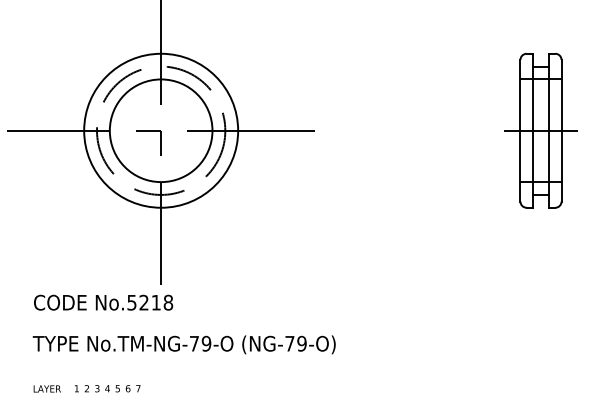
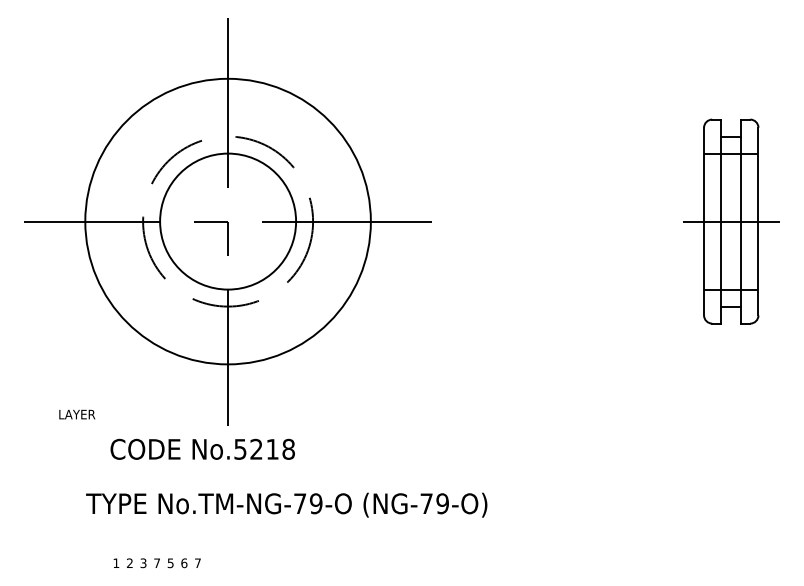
circle: (161, 130) -> (228, 221), size x1.4
text: (103, 302) -> (202, 448), moved
text: (184, 344) -> (286, 504), moved
text: (47, 388) -> (77, 414), moved
text: (107, 388) -> (156, 562), 4 -> 7

